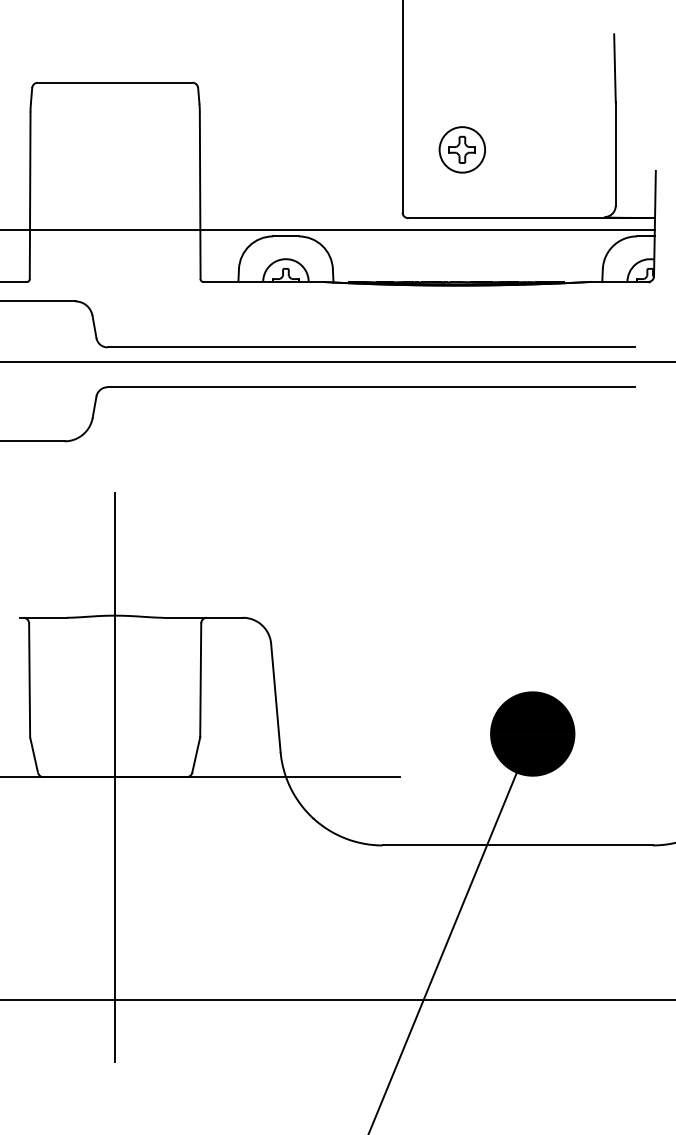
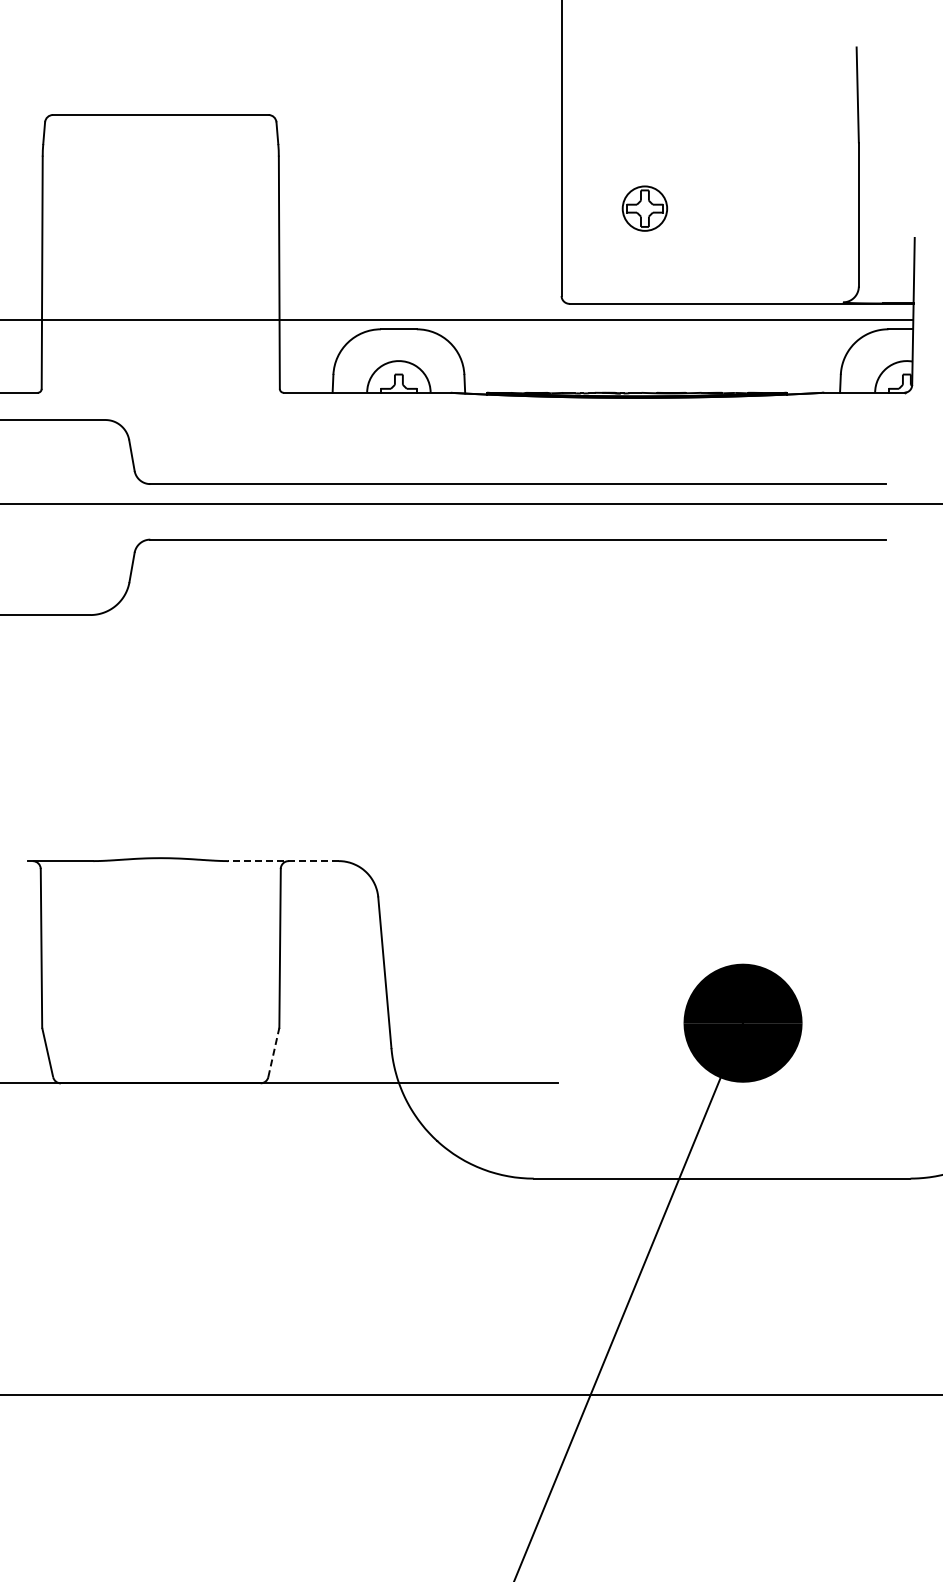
circle: (462, 149) -> (644, 208), size x0.7
line: (202, 618) -> (282, 861), solid -> dashed
line: (196, 754) -> (273, 1051), solid -> dashed
line: (114, 777) -> (160, 1083), removed

